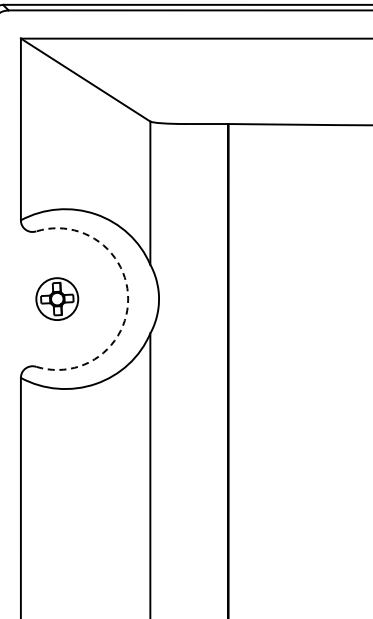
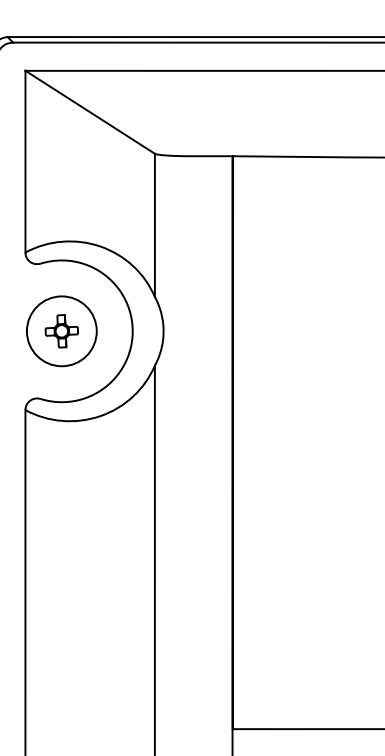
circle: (56, 299) -> (61, 331), size x1.67
arc: (127, 299) -> (132, 331), dashed -> solid

